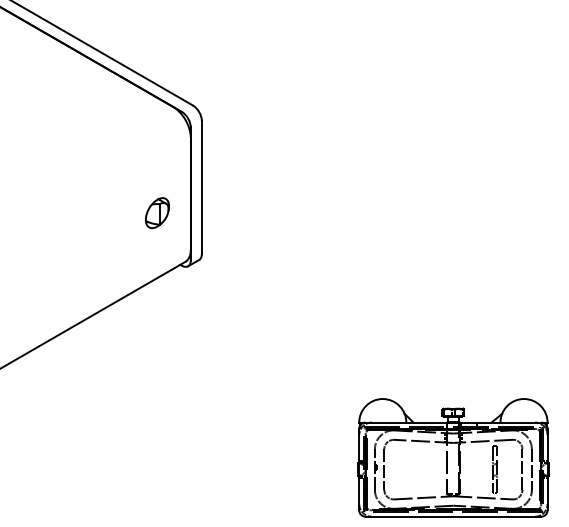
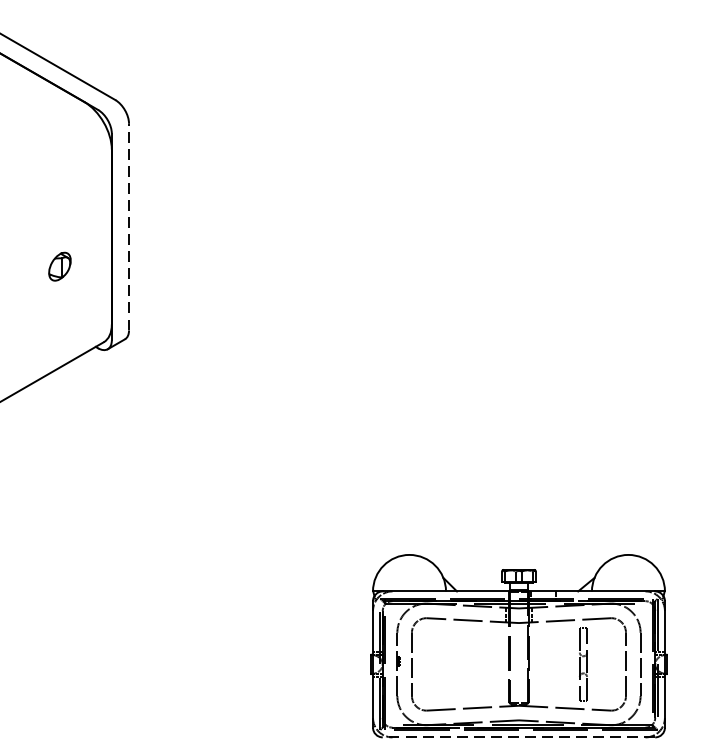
line: (201, 187) -> (128, 227), solid -> dashed
part: (156, 212) -> (58, 265), size x0.6
line: (453, 516) -> (519, 737), solid -> dashed

